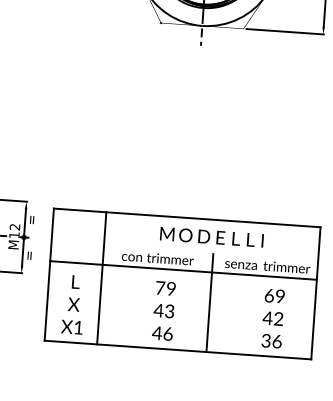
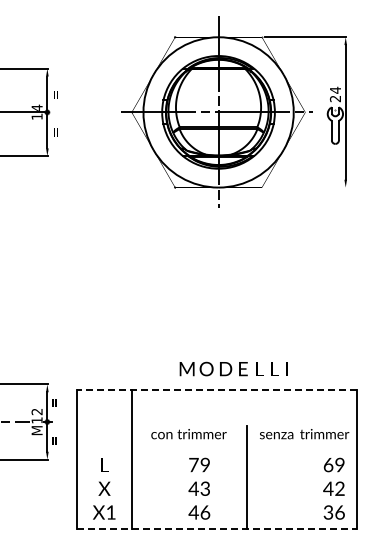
line: (285, 31) -> (305, 187), removed
line: (186, 217) -> (216, 389), solid -> dashed
text: (211, 236) -> (233, 368), moved
line: (183, 270) -> (216, 444), removed
text: (272, 318) -> (333, 488), moved
line: (178, 349) -> (217, 528), solid -> dashed

